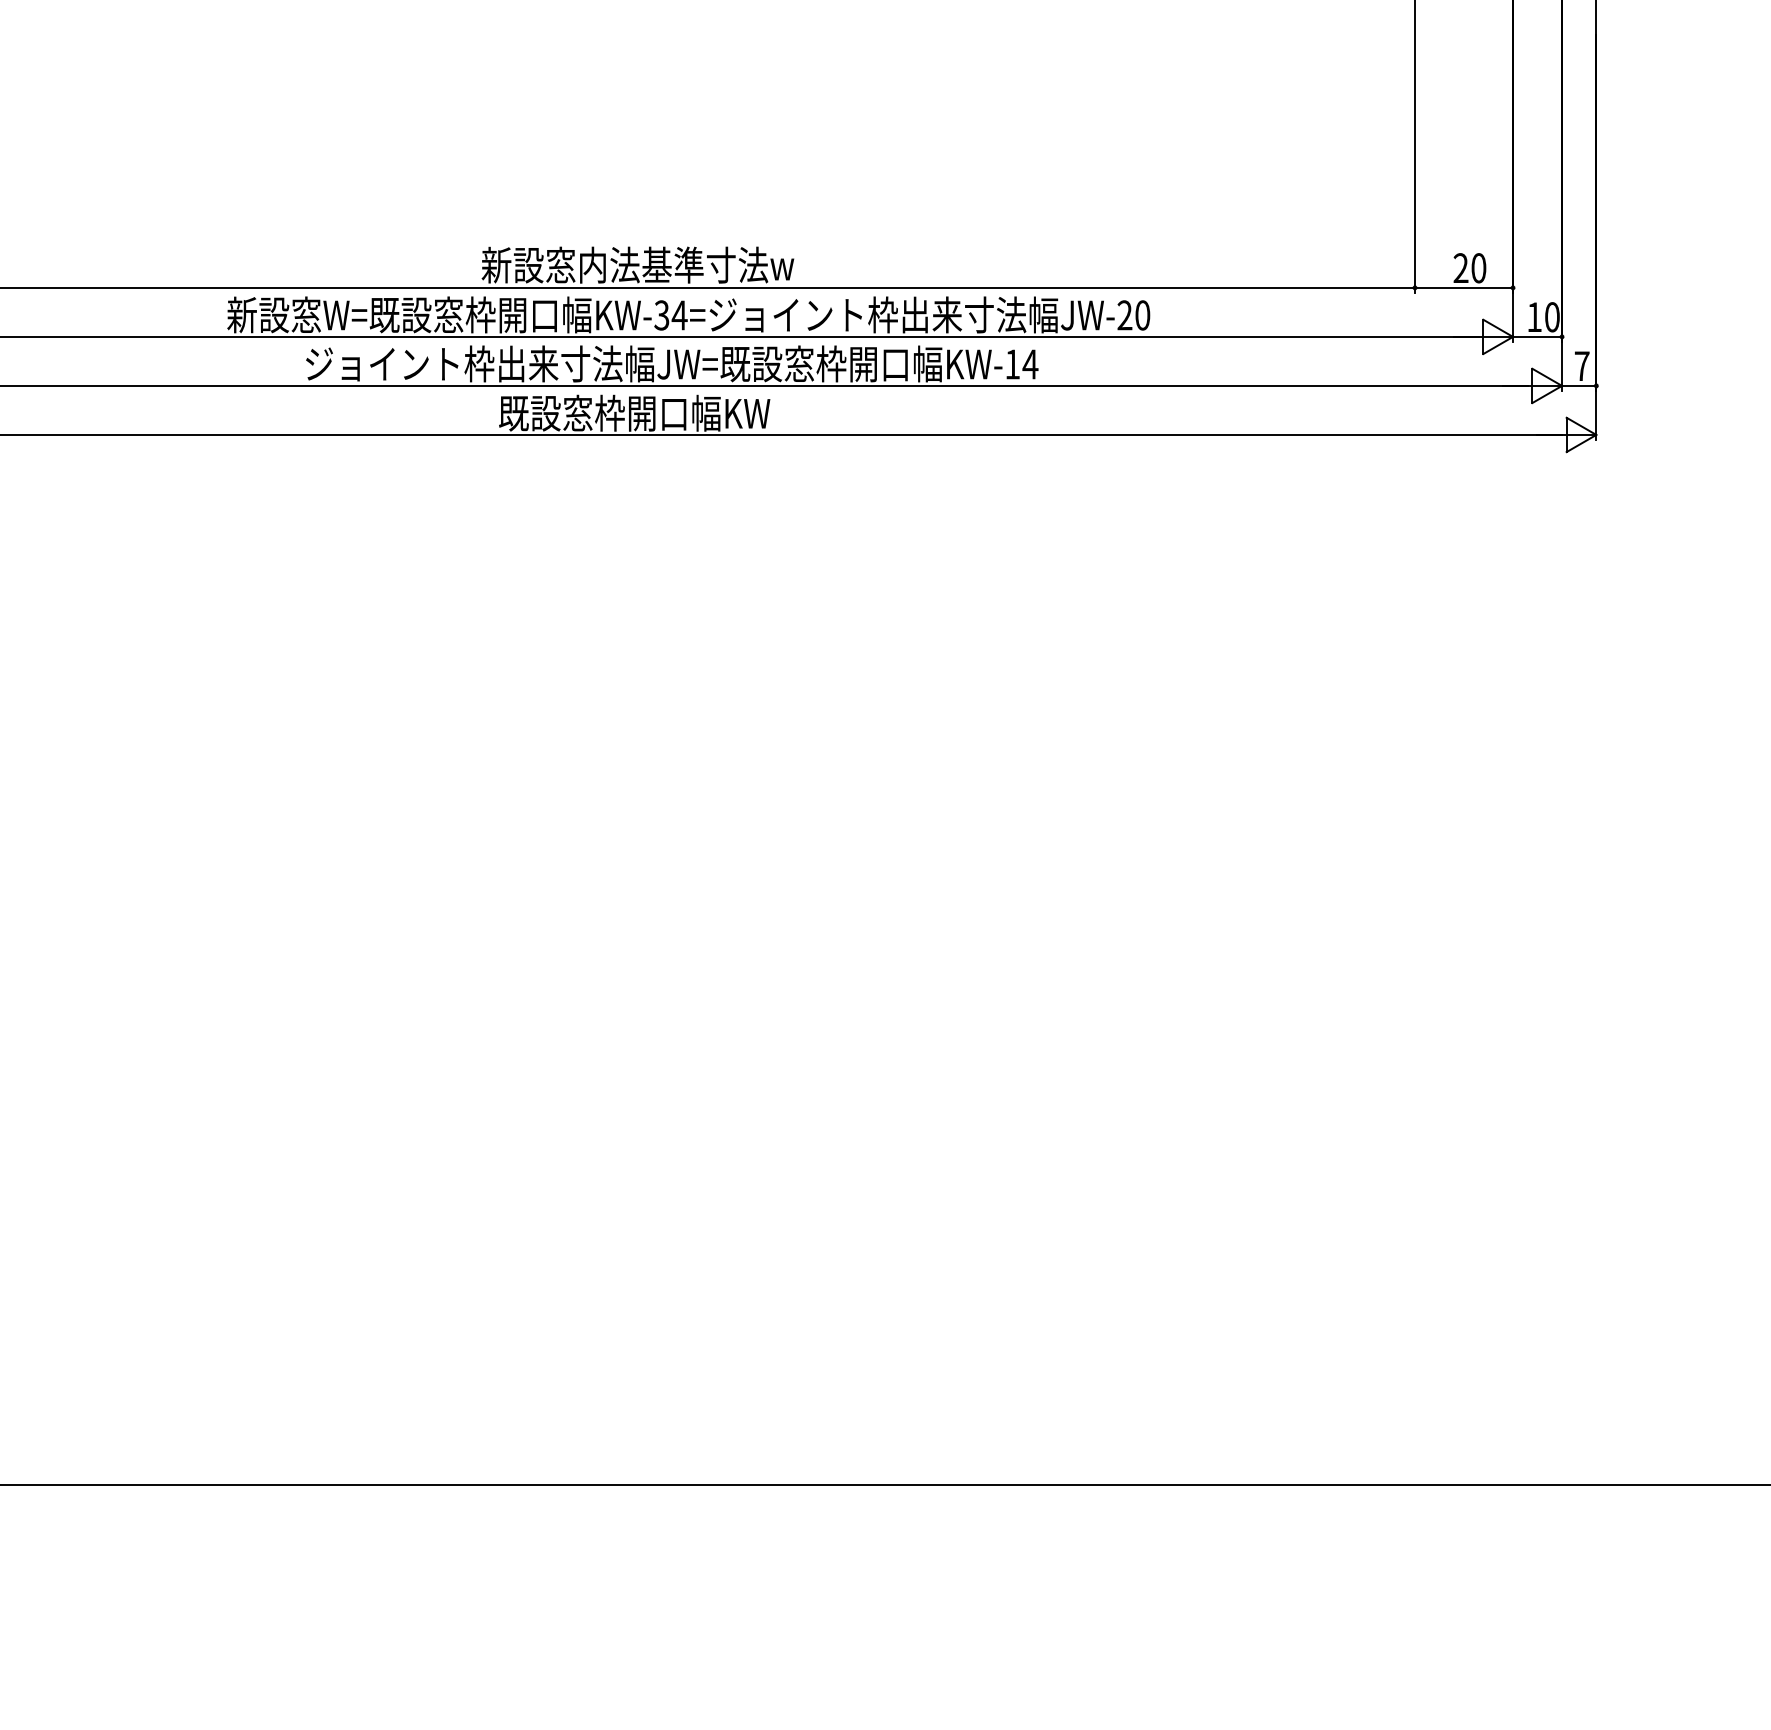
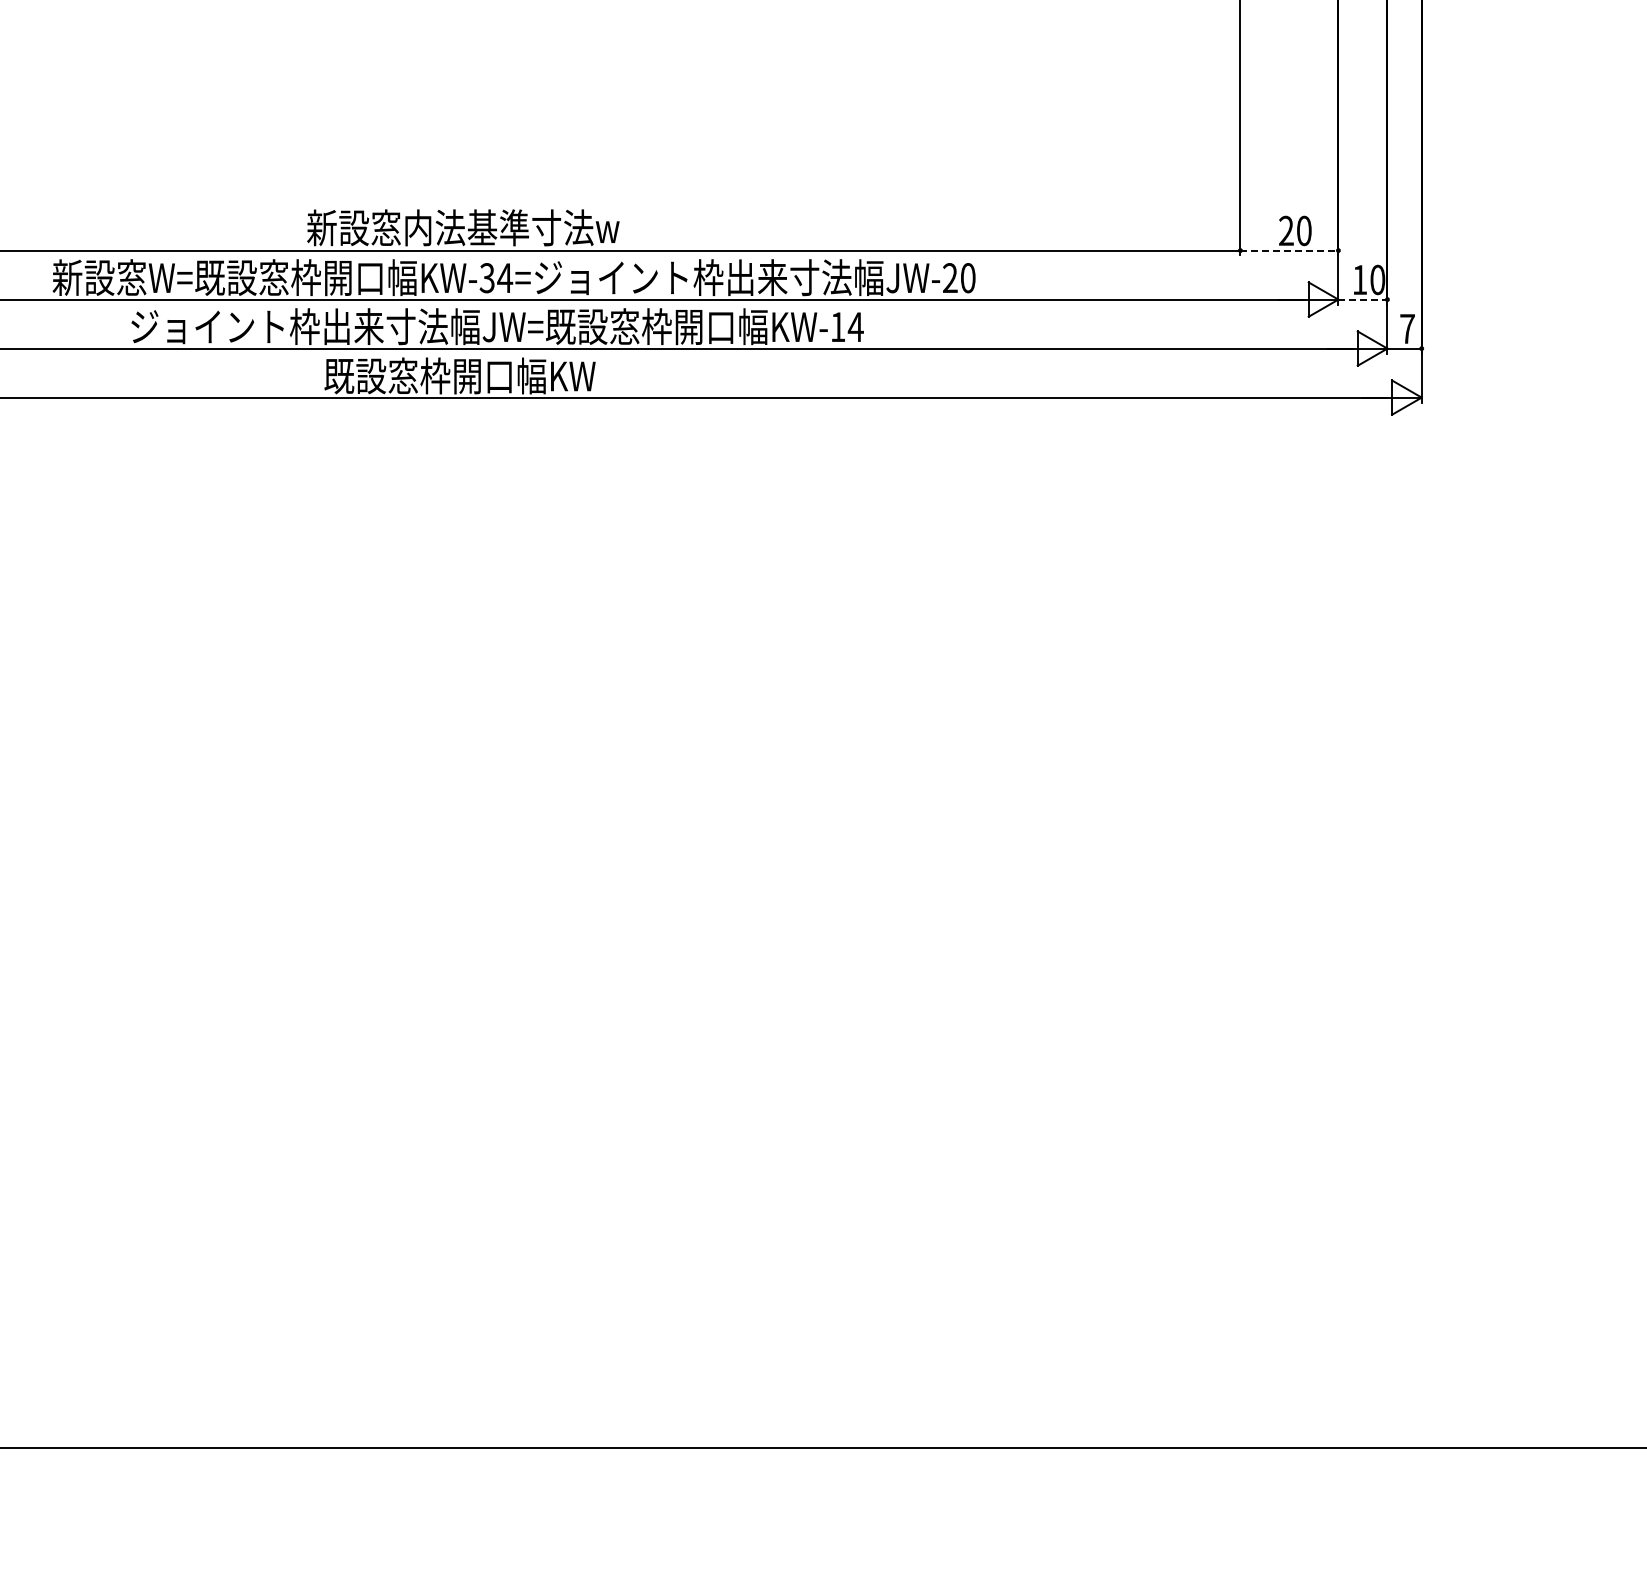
line: (1464, 287) -> (1289, 250), solid -> dashed
line: (1537, 336) -> (1362, 299), solid -> dashed

